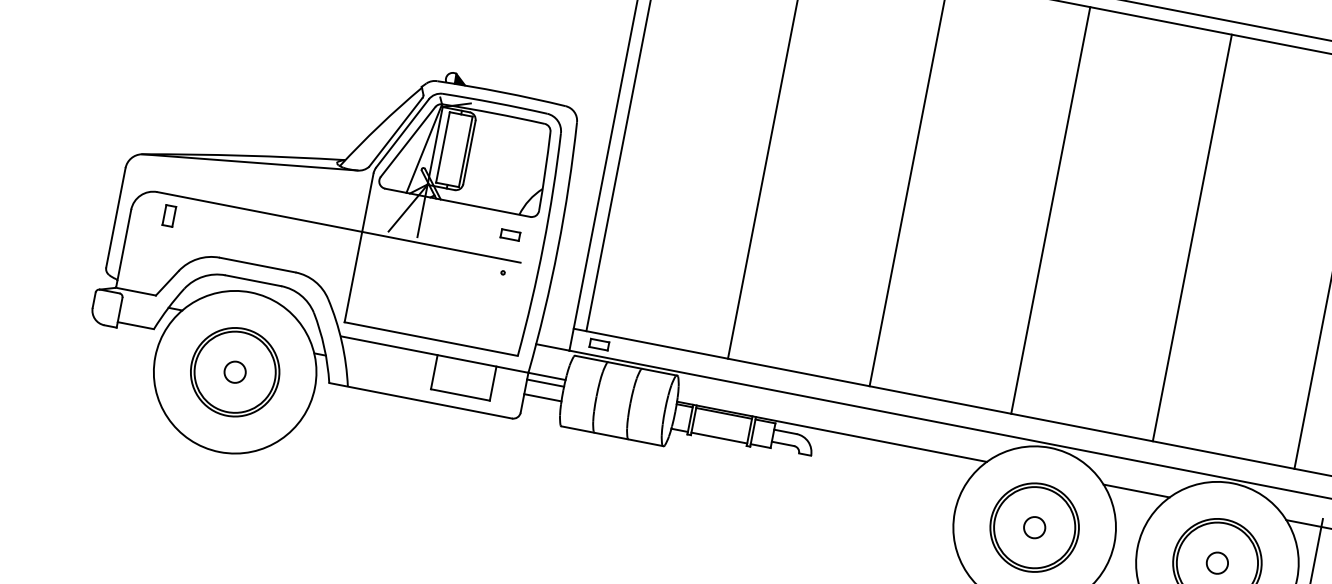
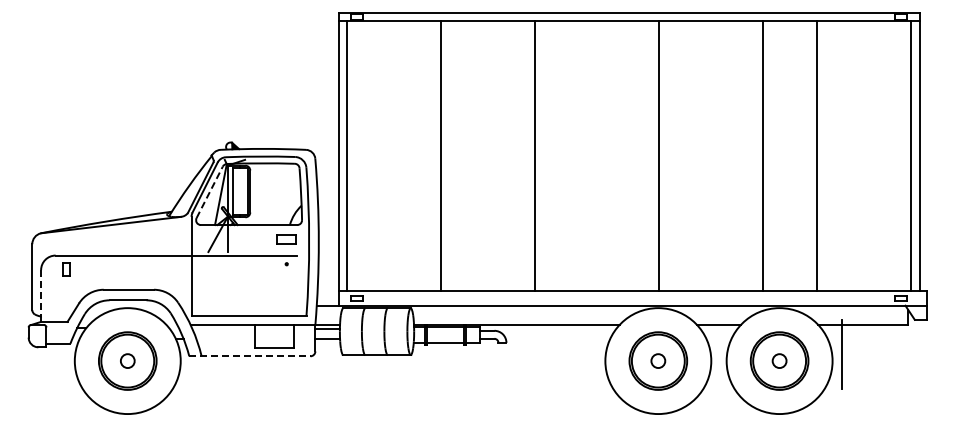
line: (407, 142) -> (209, 192), solid -> dashed
line: (1051, 210) -> (659, 156), moved
part: (510, 234) -> (286, 238), size x1.6
line: (1192, 238) -> (763, 156), moved
line: (124, 245) -> (41, 293), solid -> dashed
line: (419, 400) -> (249, 356), solid -> dashed

